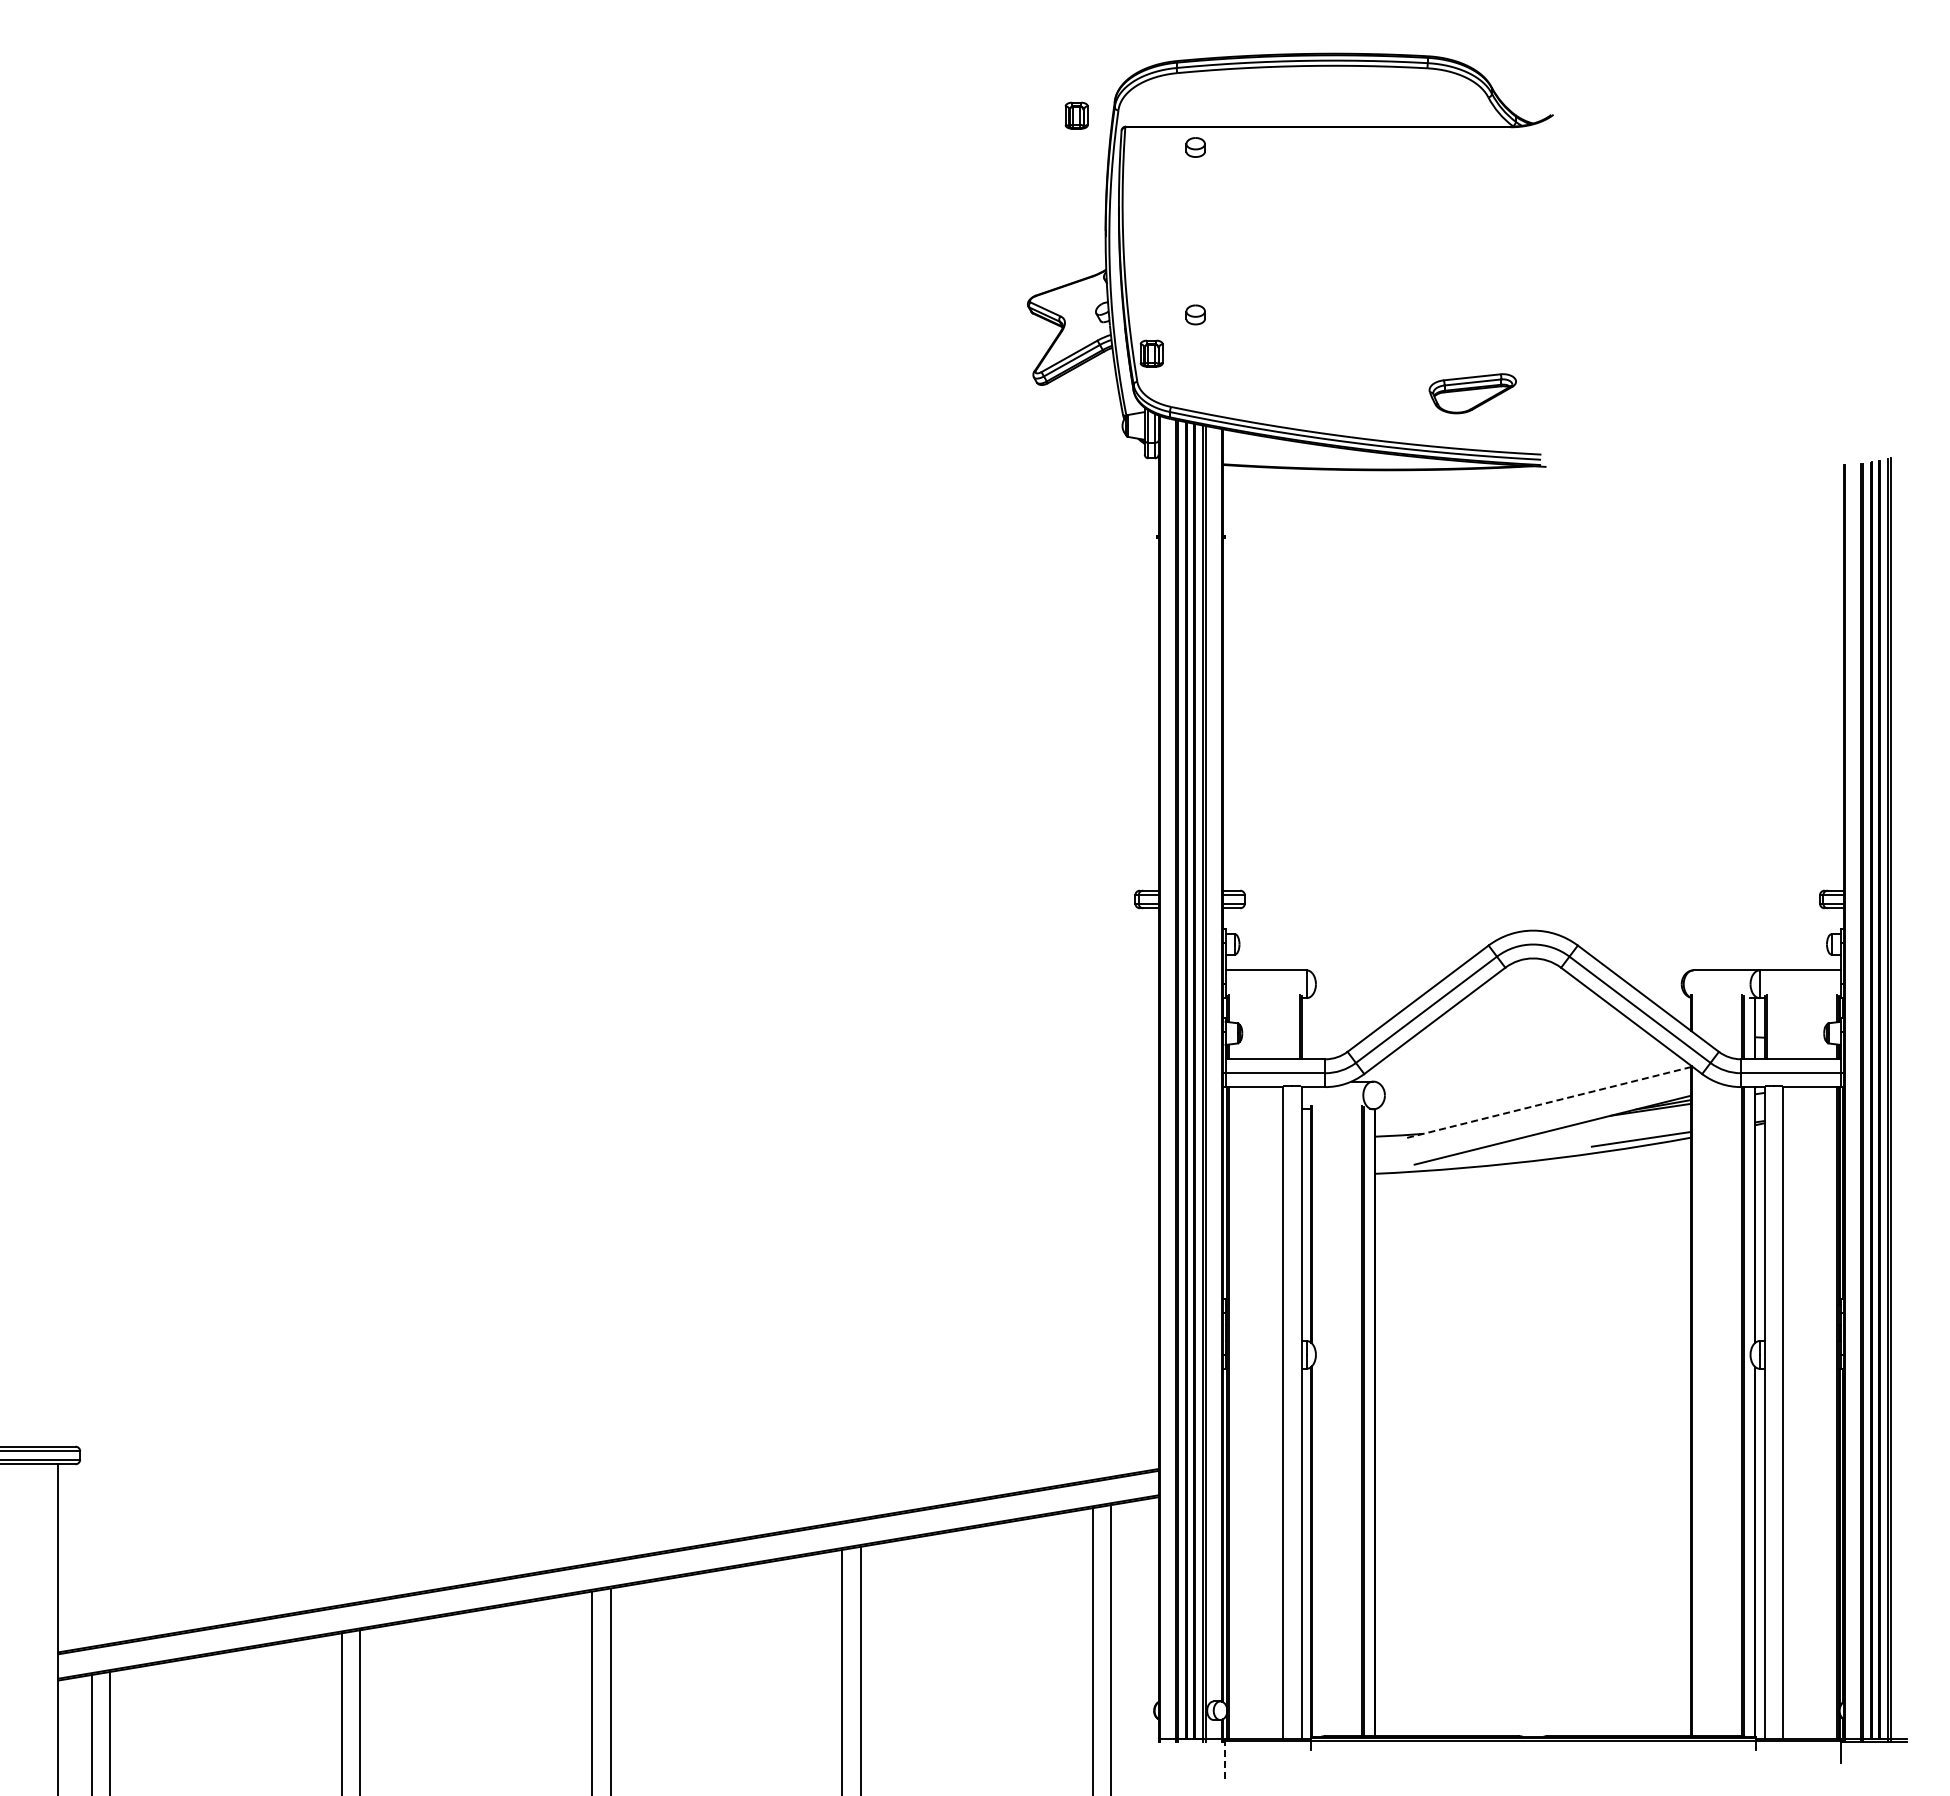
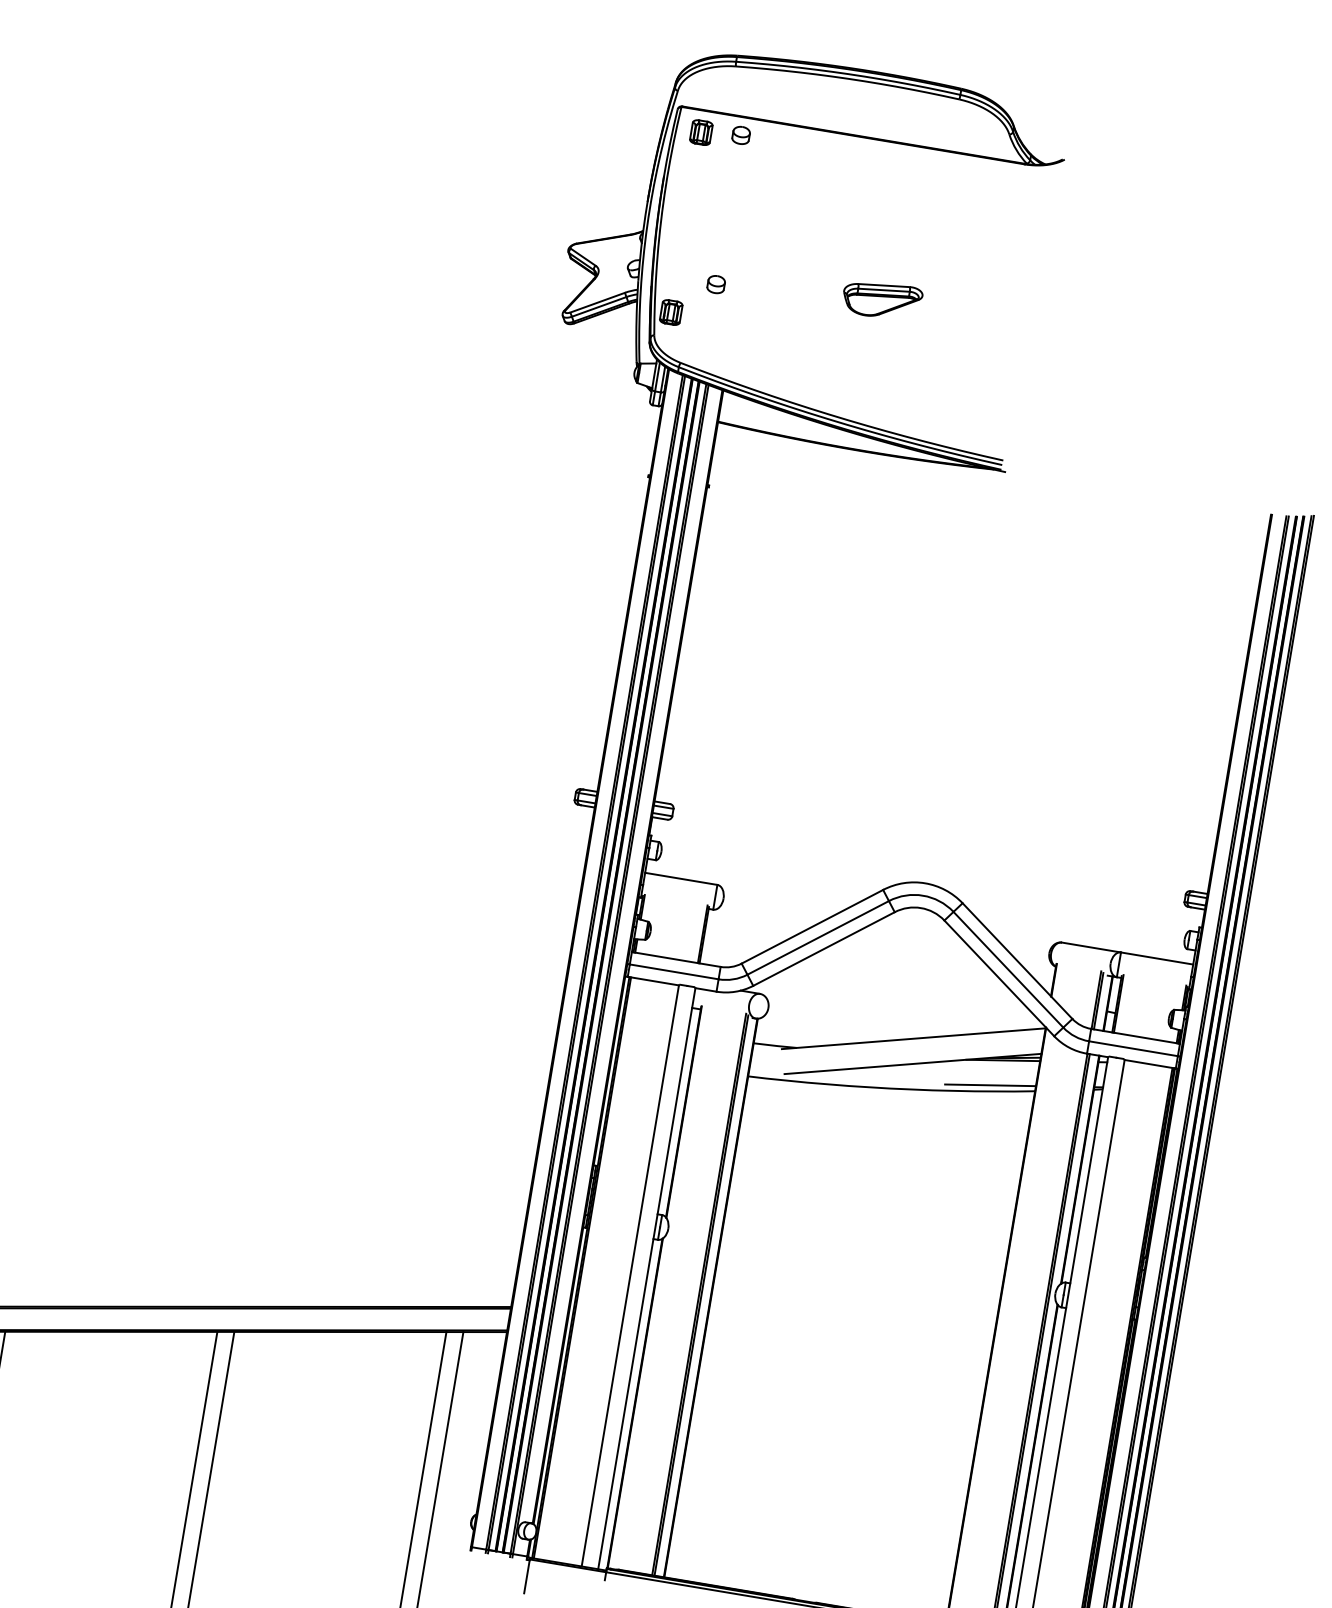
part: (1076, 115) -> (701, 132), moved
part: (1472, 393) -> (881, 300), moved
line: (1548, 1102) -> (913, 1038), dashed -> solid
line: (1225, 1760) -> (527, 1576), dashed -> solid

